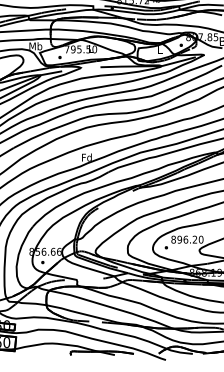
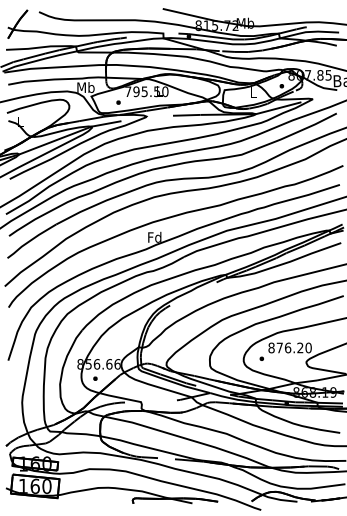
text: (179, 239) -> (279, 347), 896.20 -> 876.20

